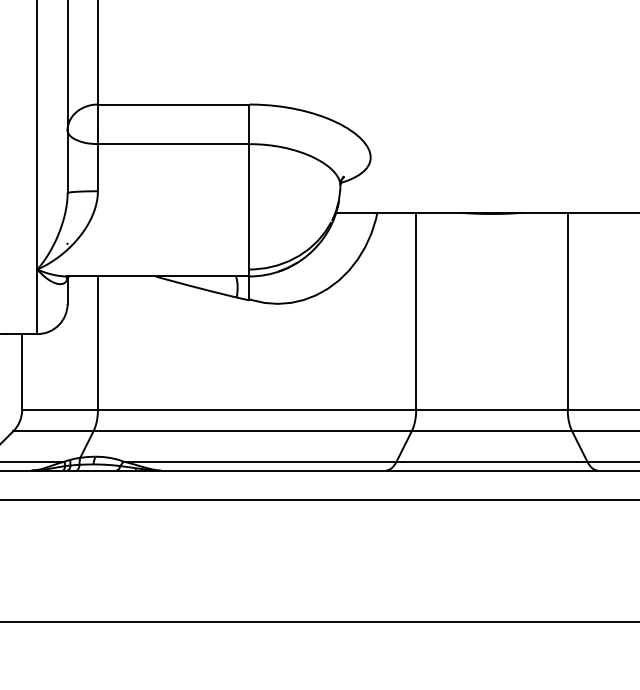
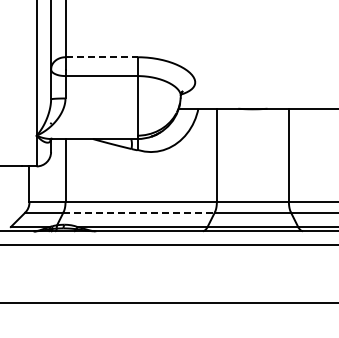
line: (175, 105) -> (102, 57), solid -> dashed
line: (253, 430) -> (139, 212), solid -> dashed

